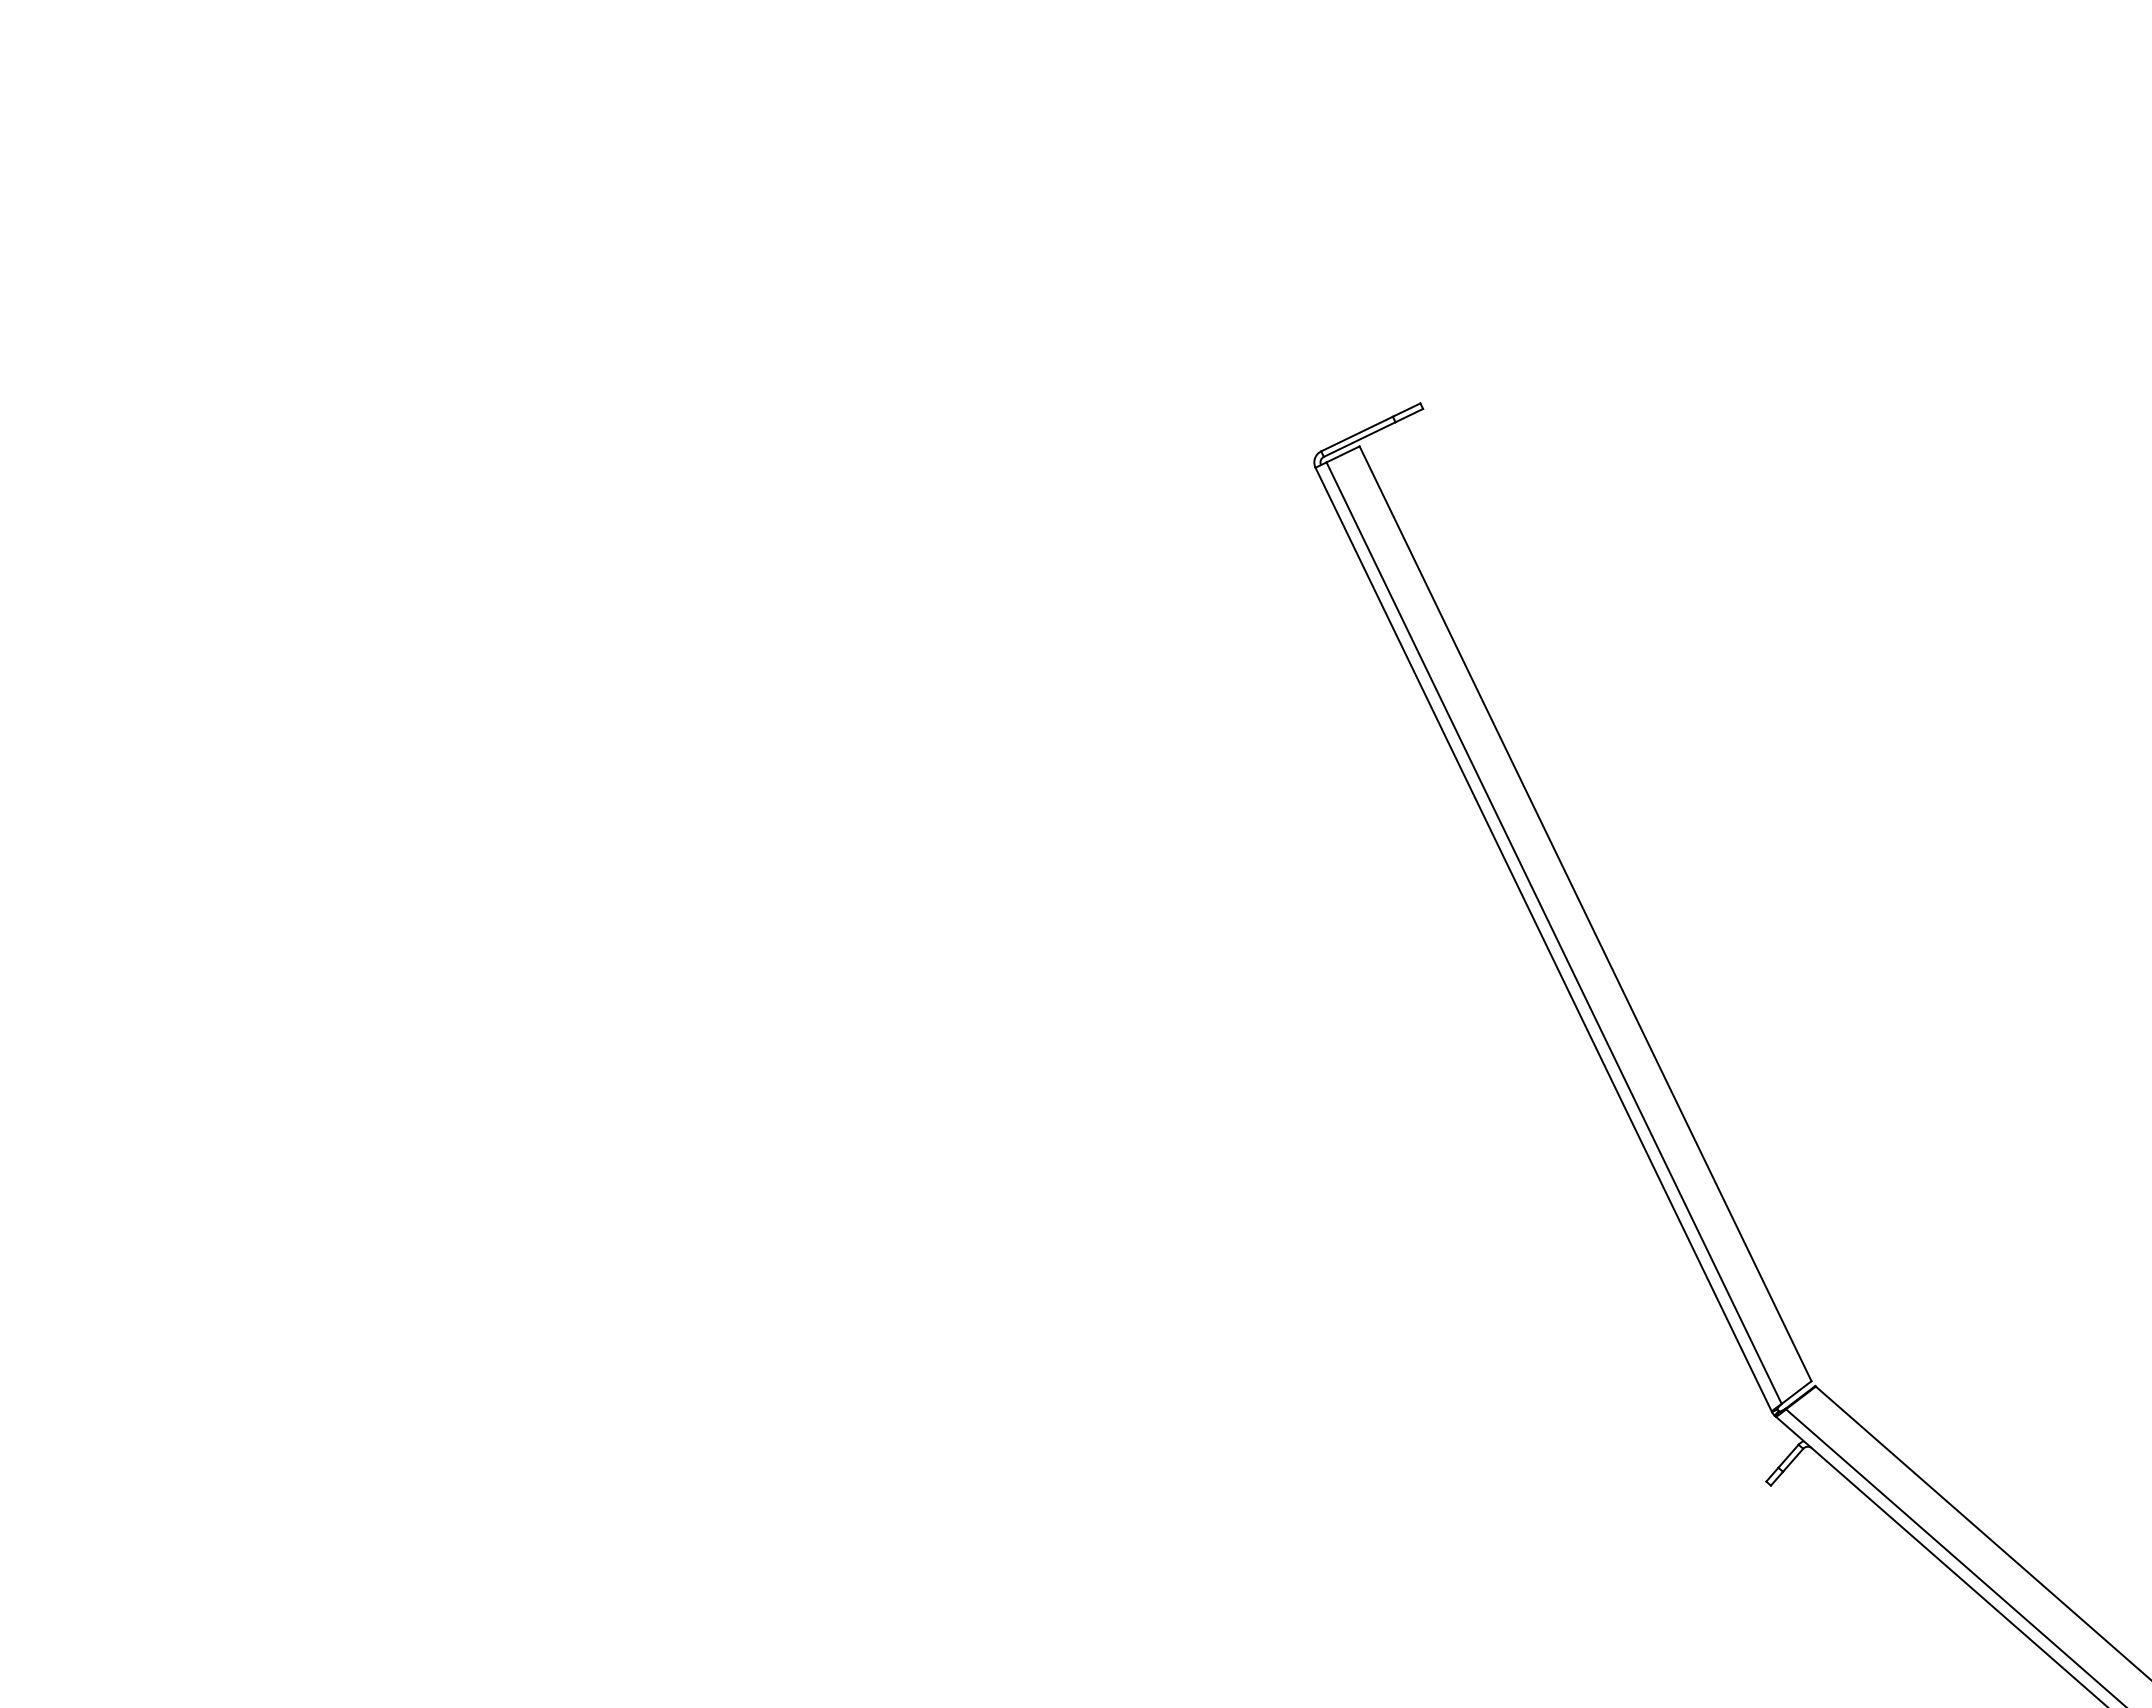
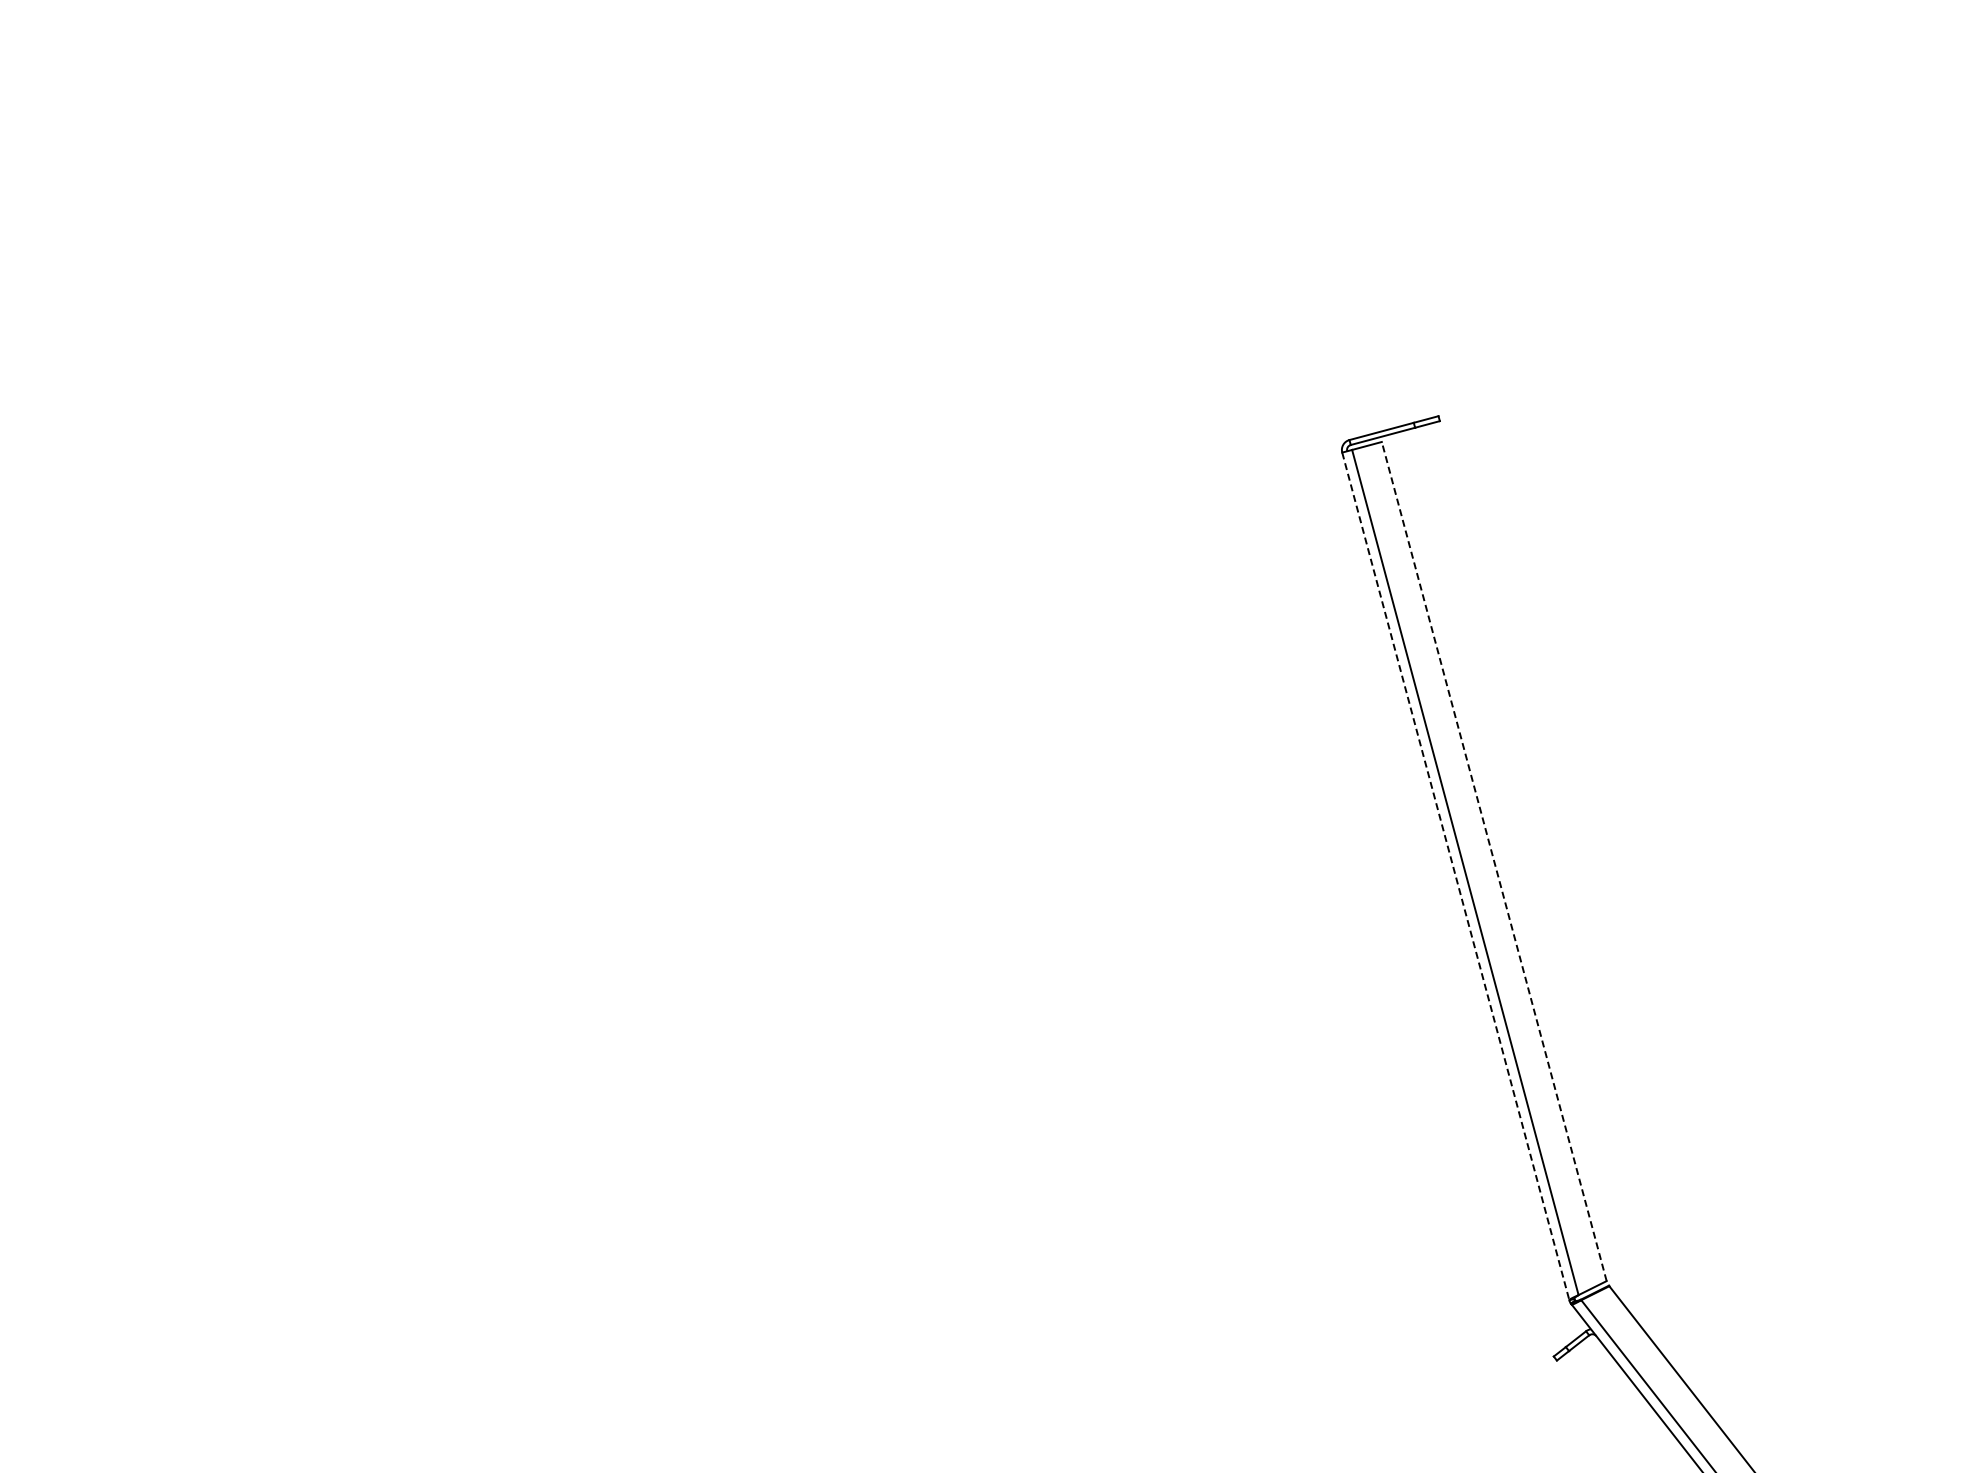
line: (1585, 913) -> (1494, 861), solid -> dashed
line: (1543, 940) -> (1455, 876), solid -> dashed

